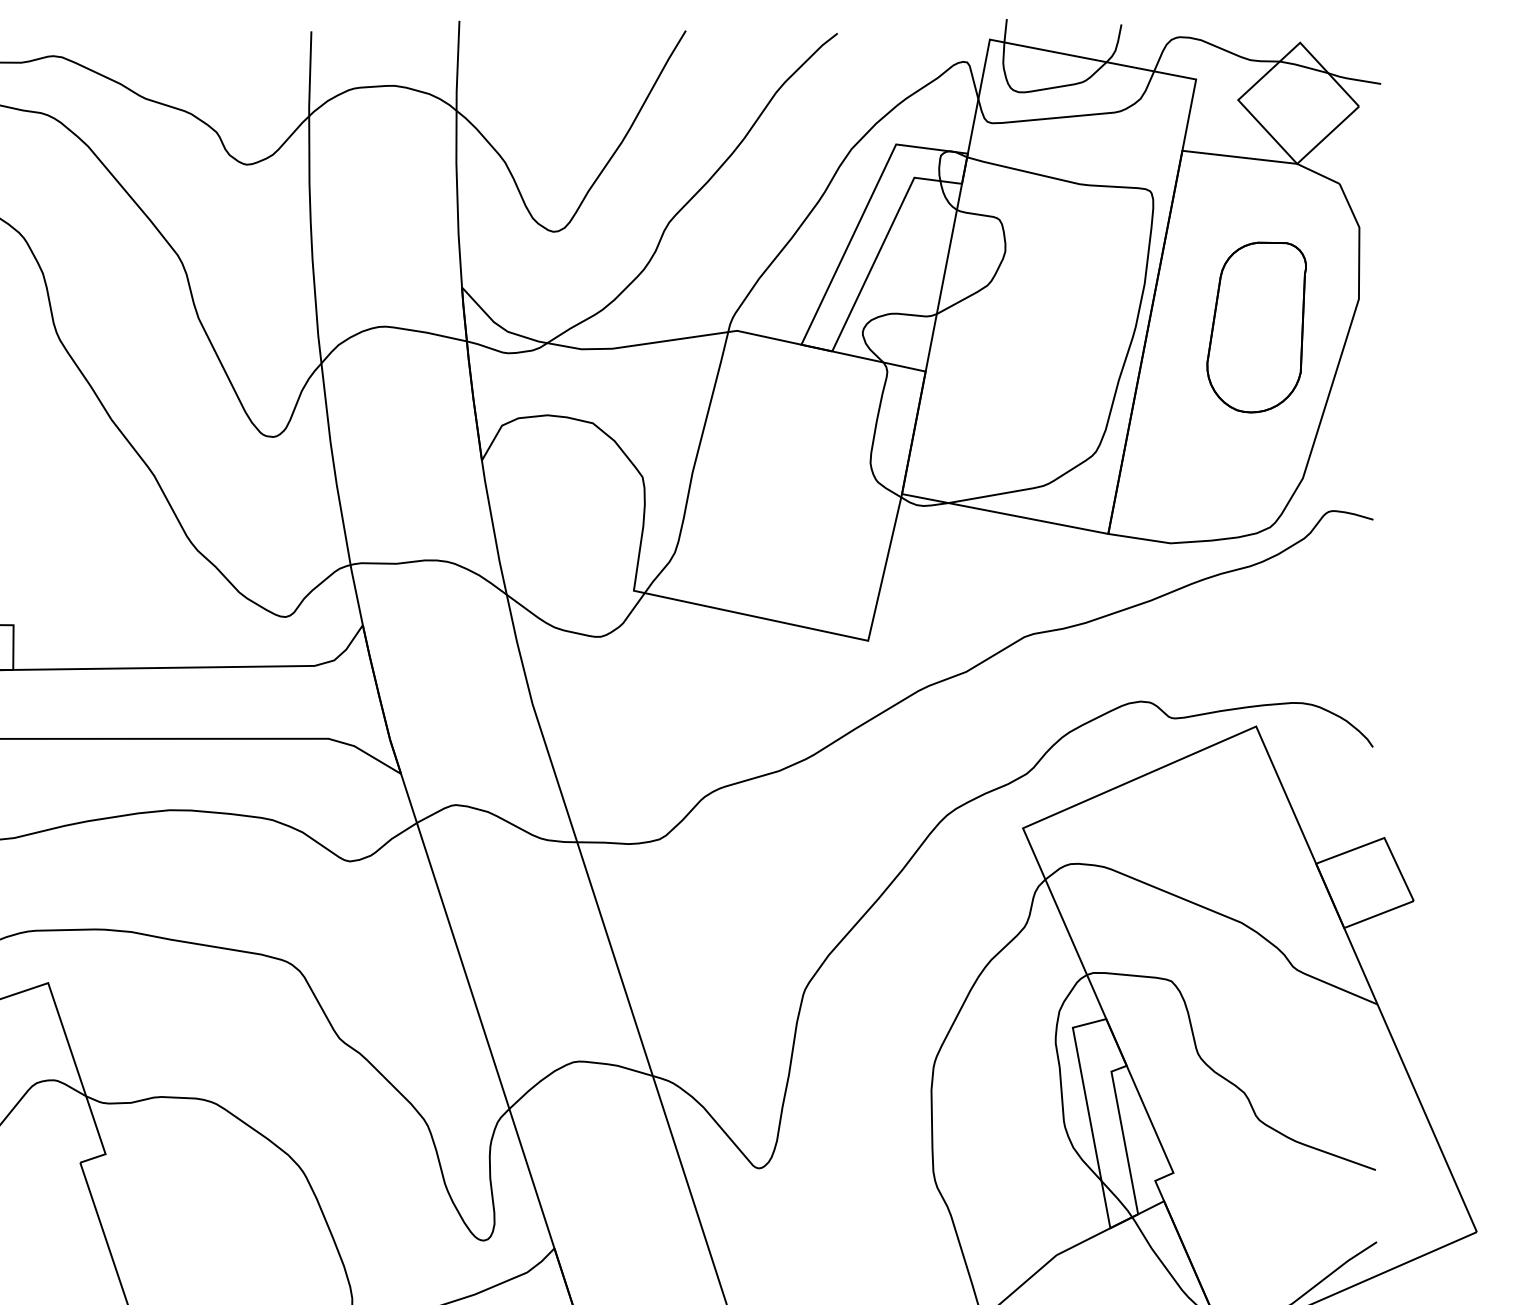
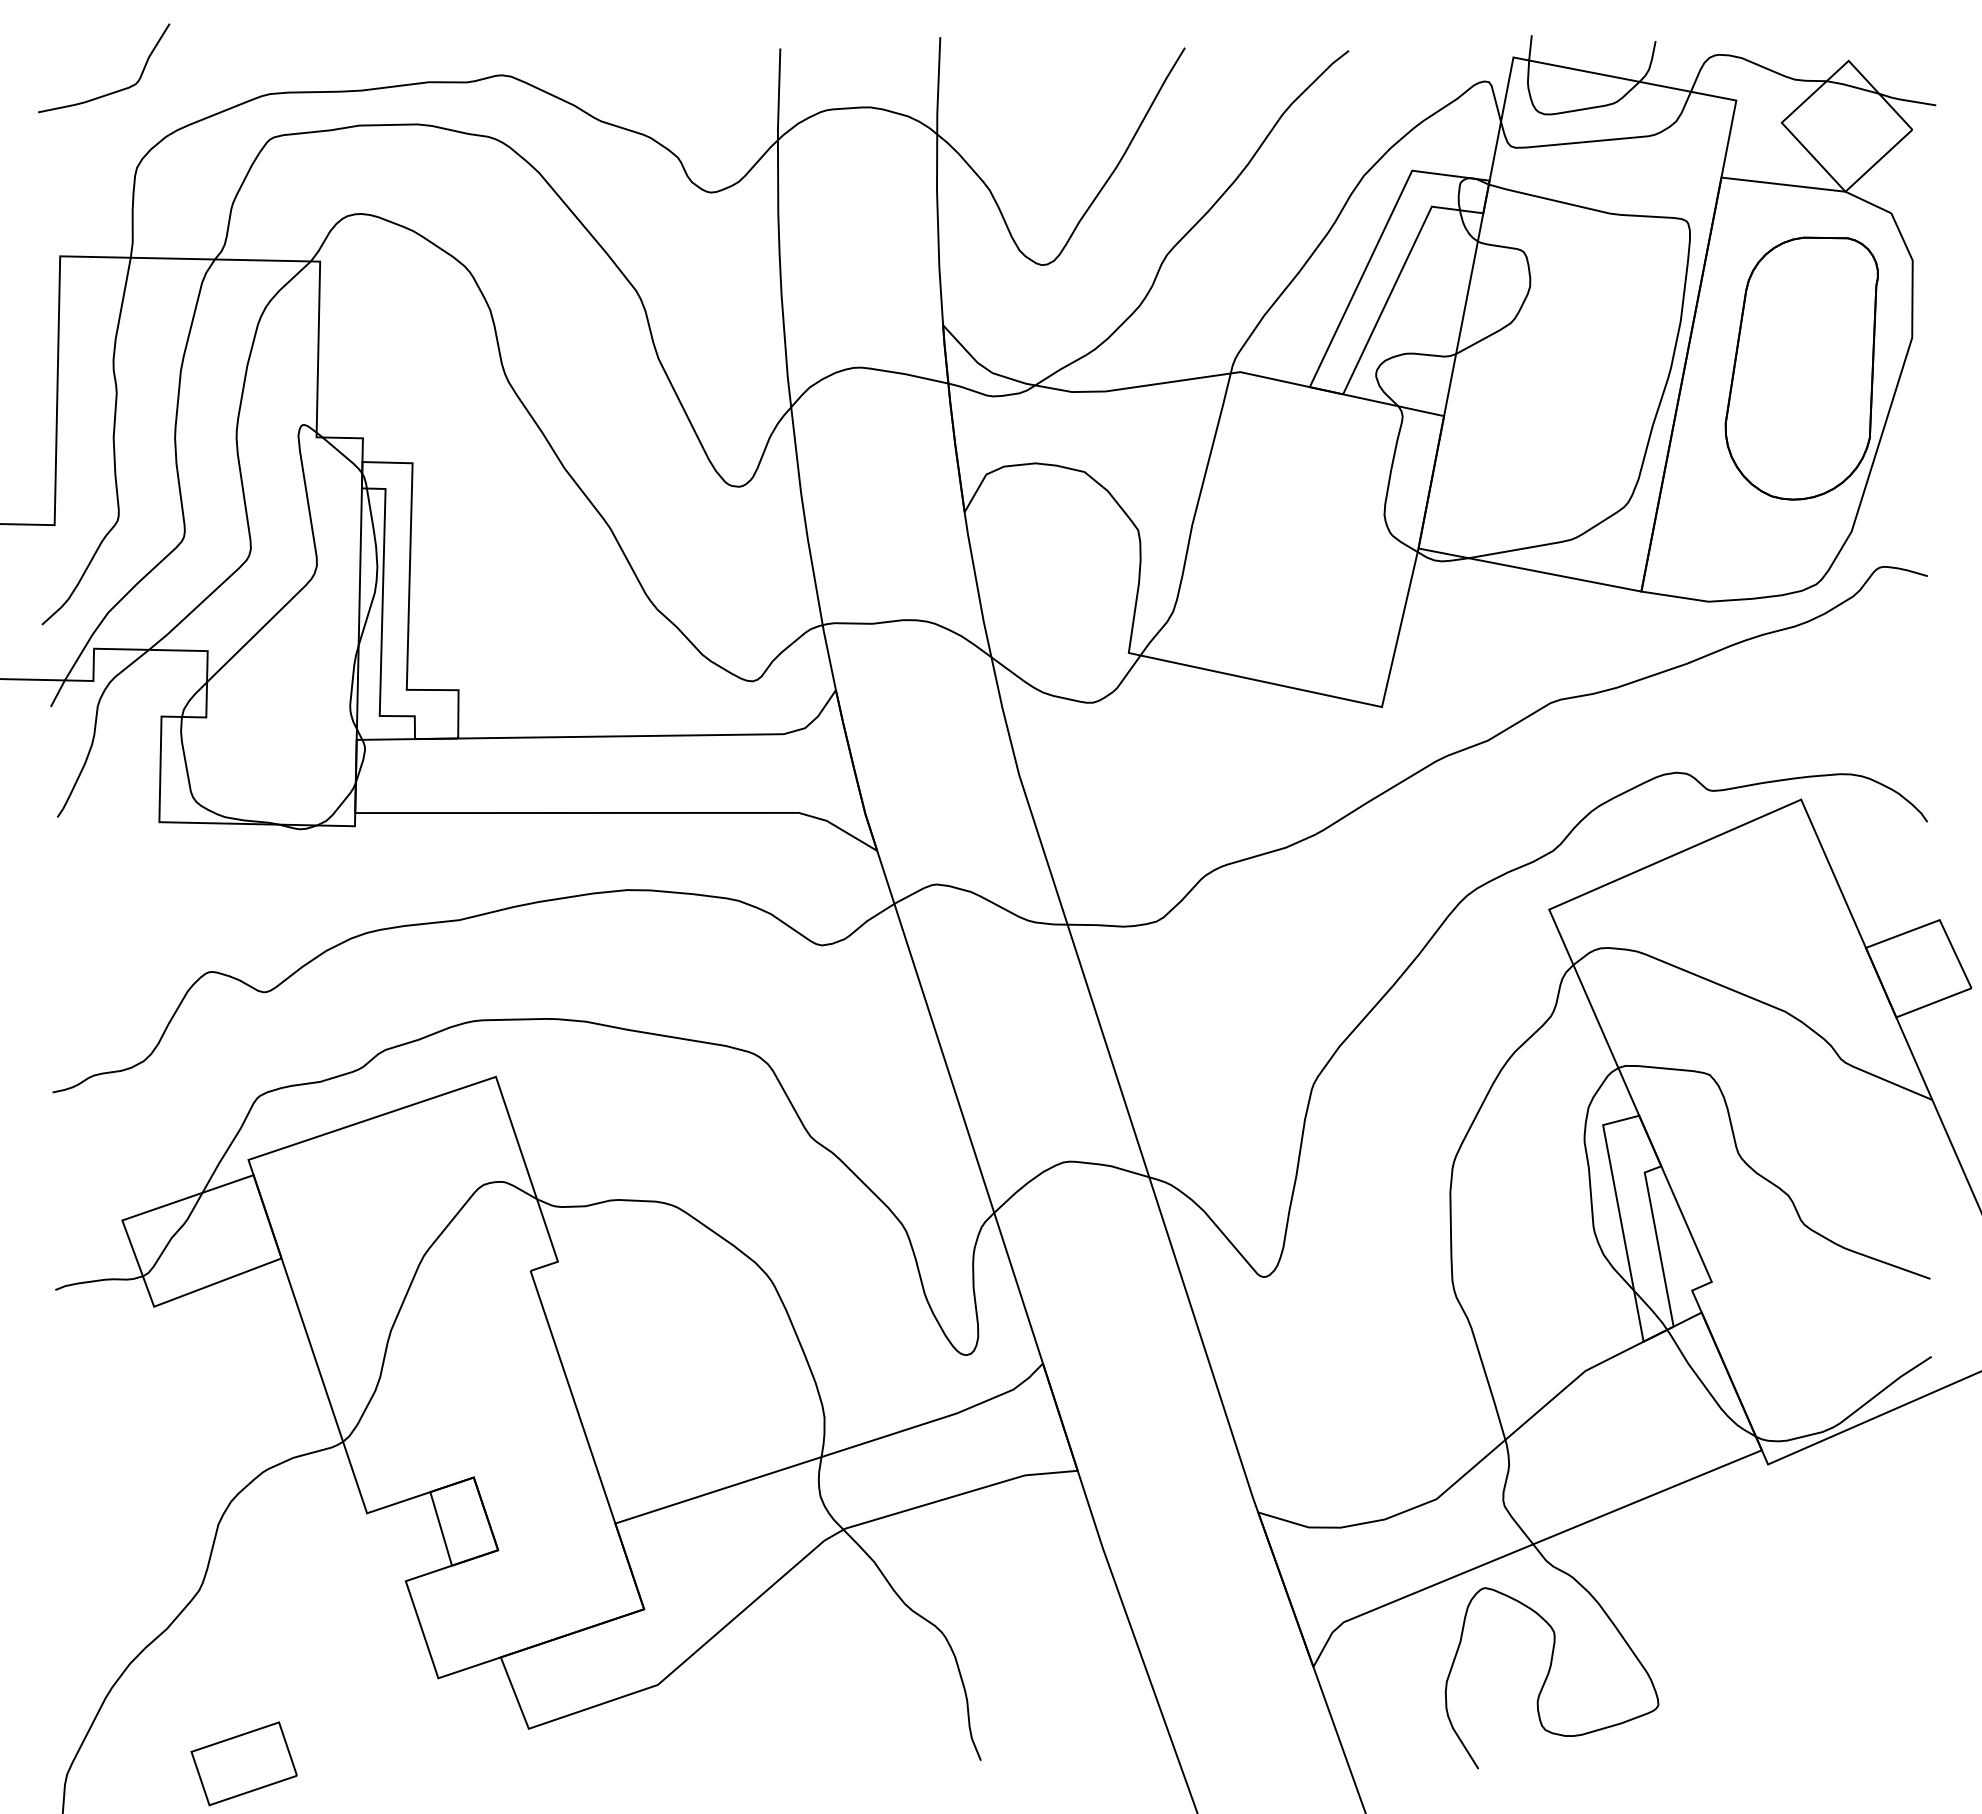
part: (1256, 327) -> (1801, 368), size x1.43

